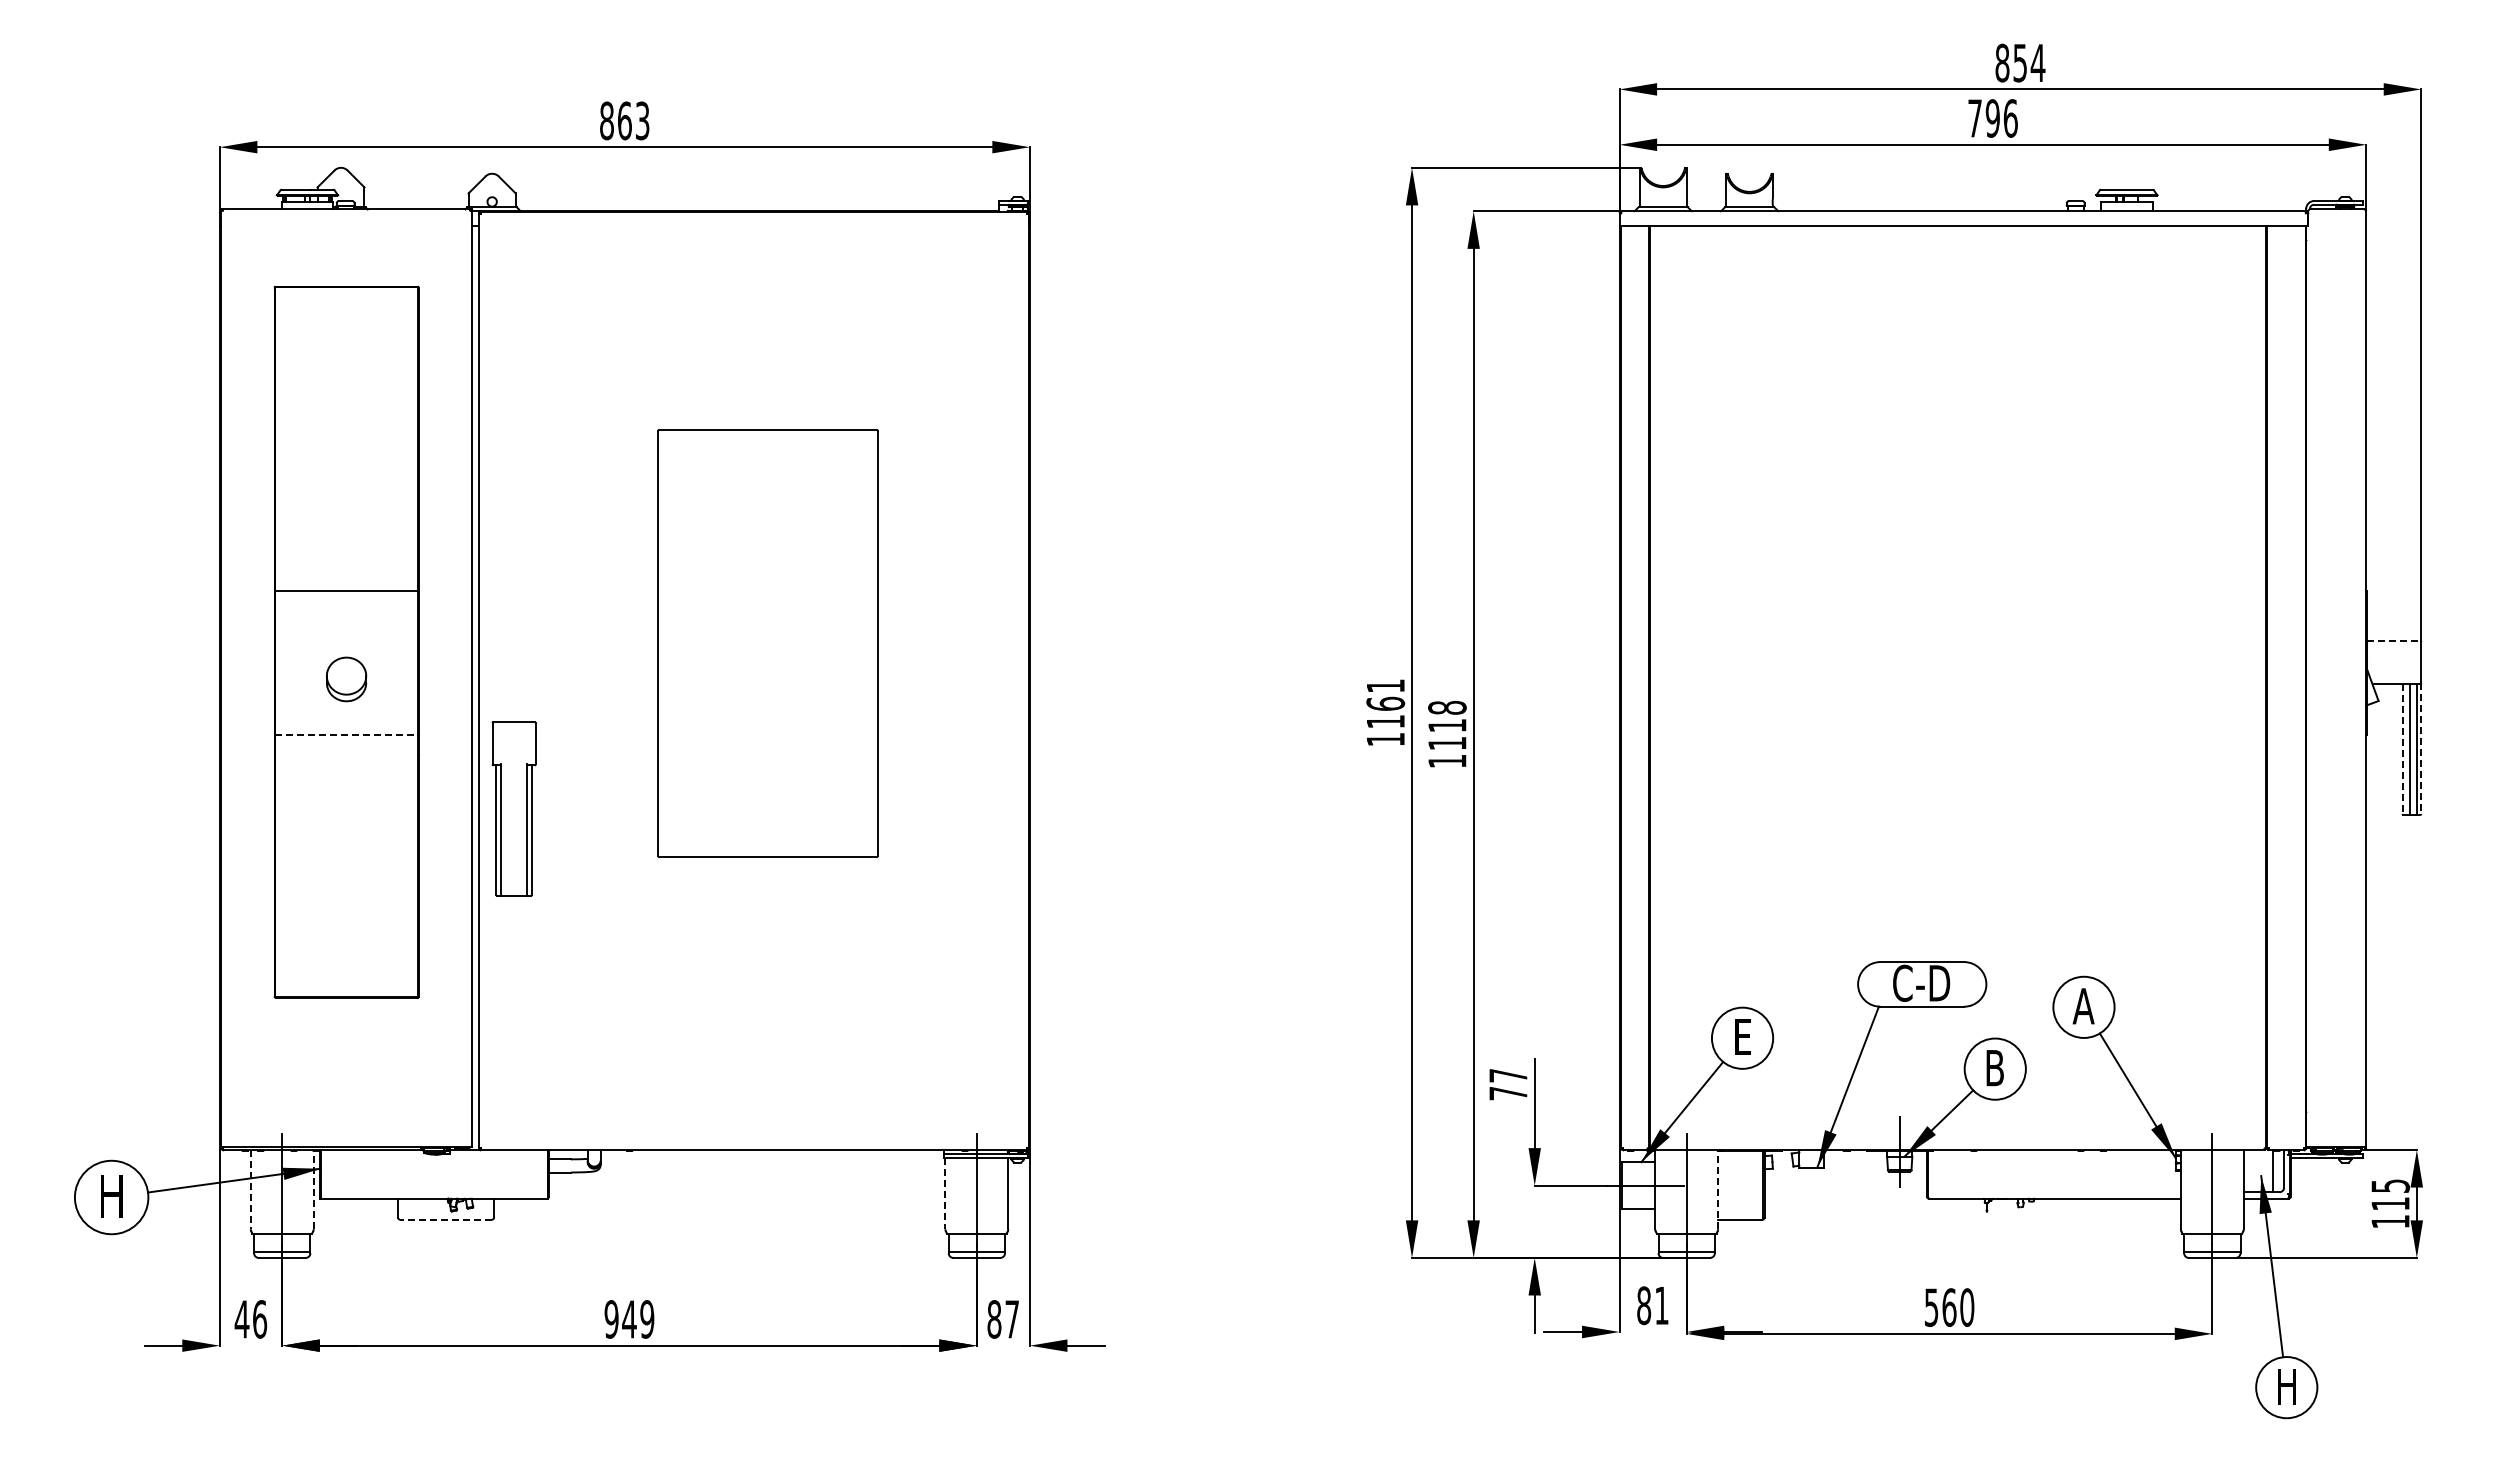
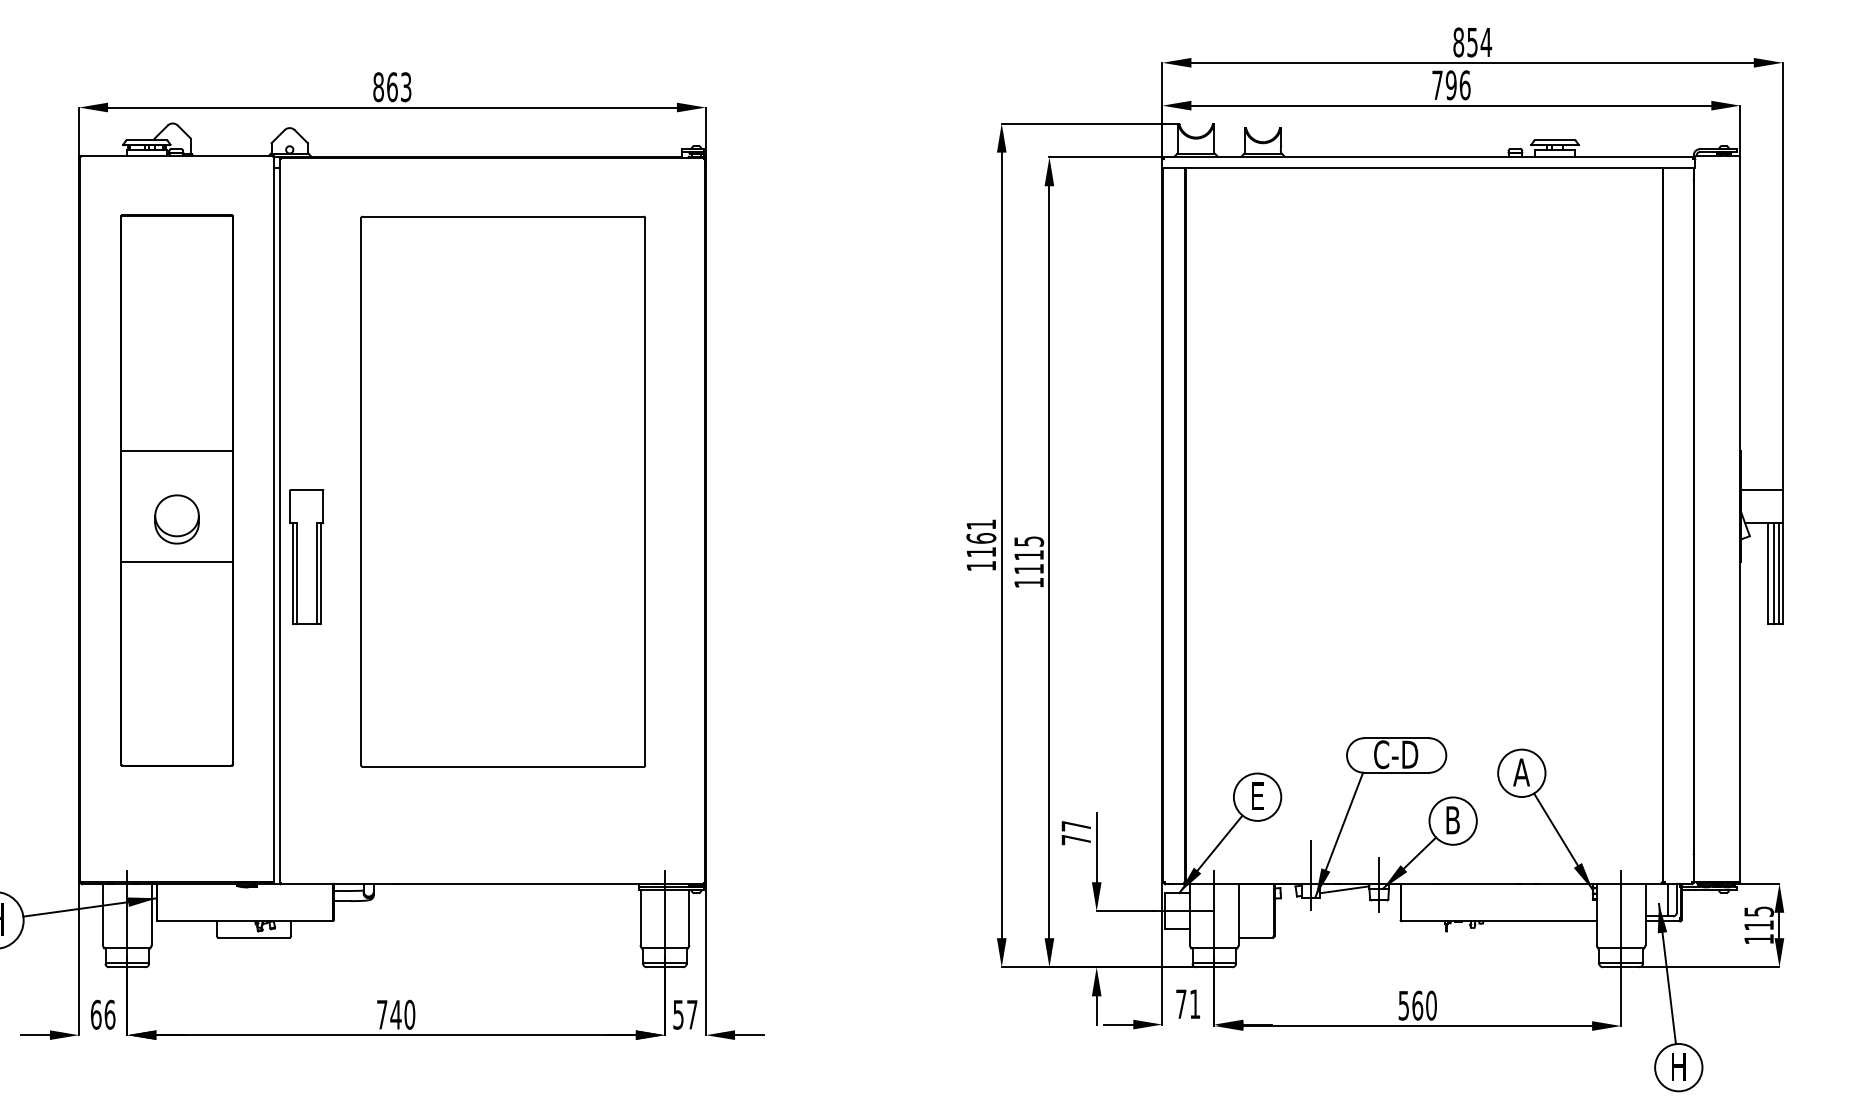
line: (2393, 641) -> (1761, 490), dashed -> solid
part: (767, 643) -> (502, 491), size x1.67
part: (346, 679) -> (177, 519), size x1.43
text: (1447, 707) -> (1029, 541), 1118 -> 1115
line: (346, 734) -> (177, 562), dashed -> solid
line: (2402, 749) -> (1768, 573), dashed -> solid
line: (2421, 749) -> (1783, 573), dashed -> solid
part: (513, 808) -> (306, 556), moved
line: (1811, 1139) -> (1310, 875), added
line: (1855, 1157) -> (1344, 889), added
line: (250, 1189) -> (102, 914), dashed -> solid
line: (313, 1189) -> (151, 914), dashed -> solid
line: (1718, 1189) -> (1238, 914), dashed -> solid
line: (945, 1194) -> (640, 918), dashed -> solid
line: (446, 1219) -> (254, 937), dashed -> solid
text: (1644, 1305) -> (1181, 1004), 81 -> 71
text: (241, 1319) -> (95, 1014), 46 -> 66
text: (629, 1319) -> (396, 1014), 949 -> 740
text: (994, 1319) -> (678, 1014), 87 -> 57

